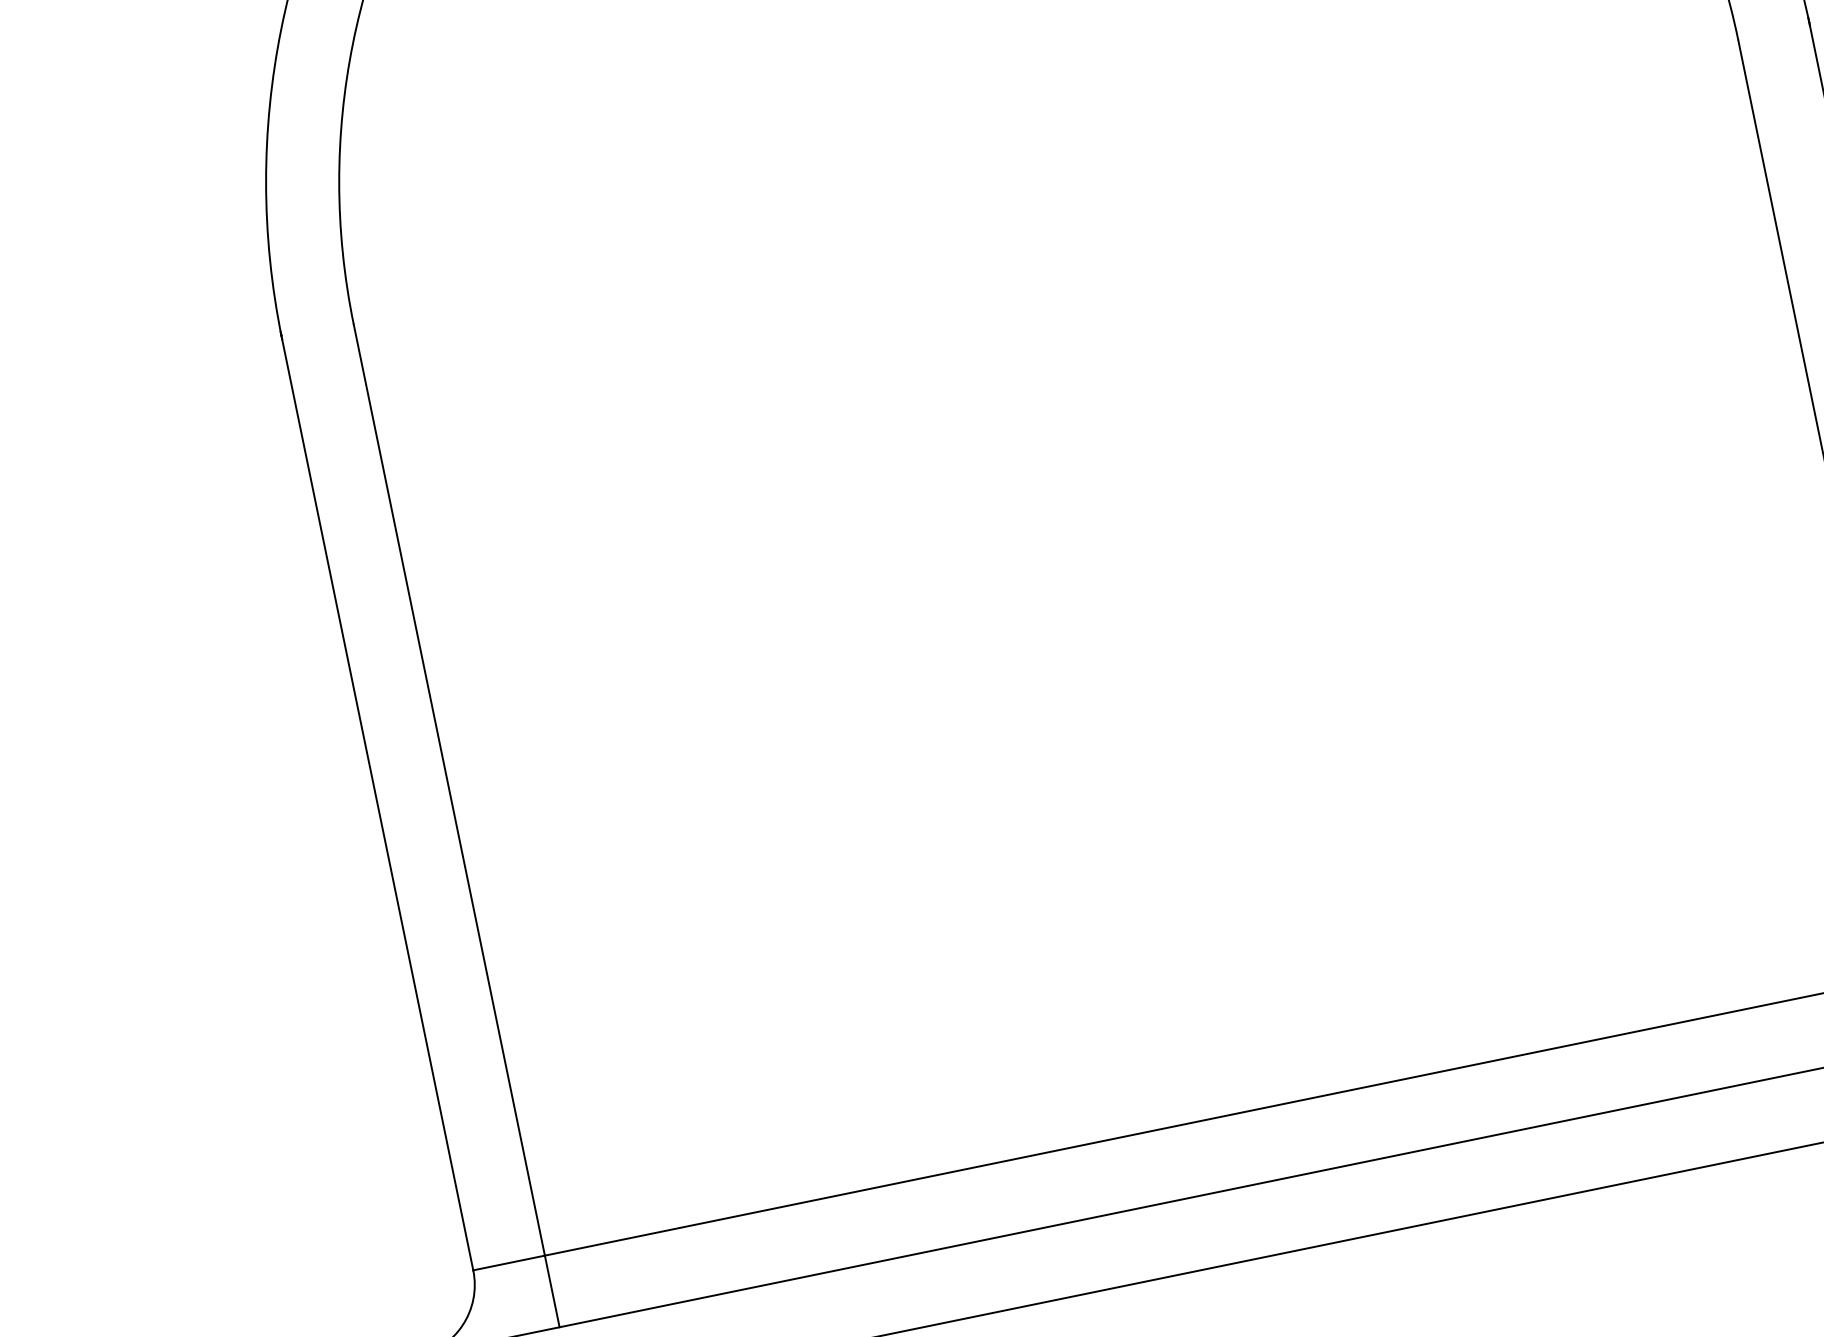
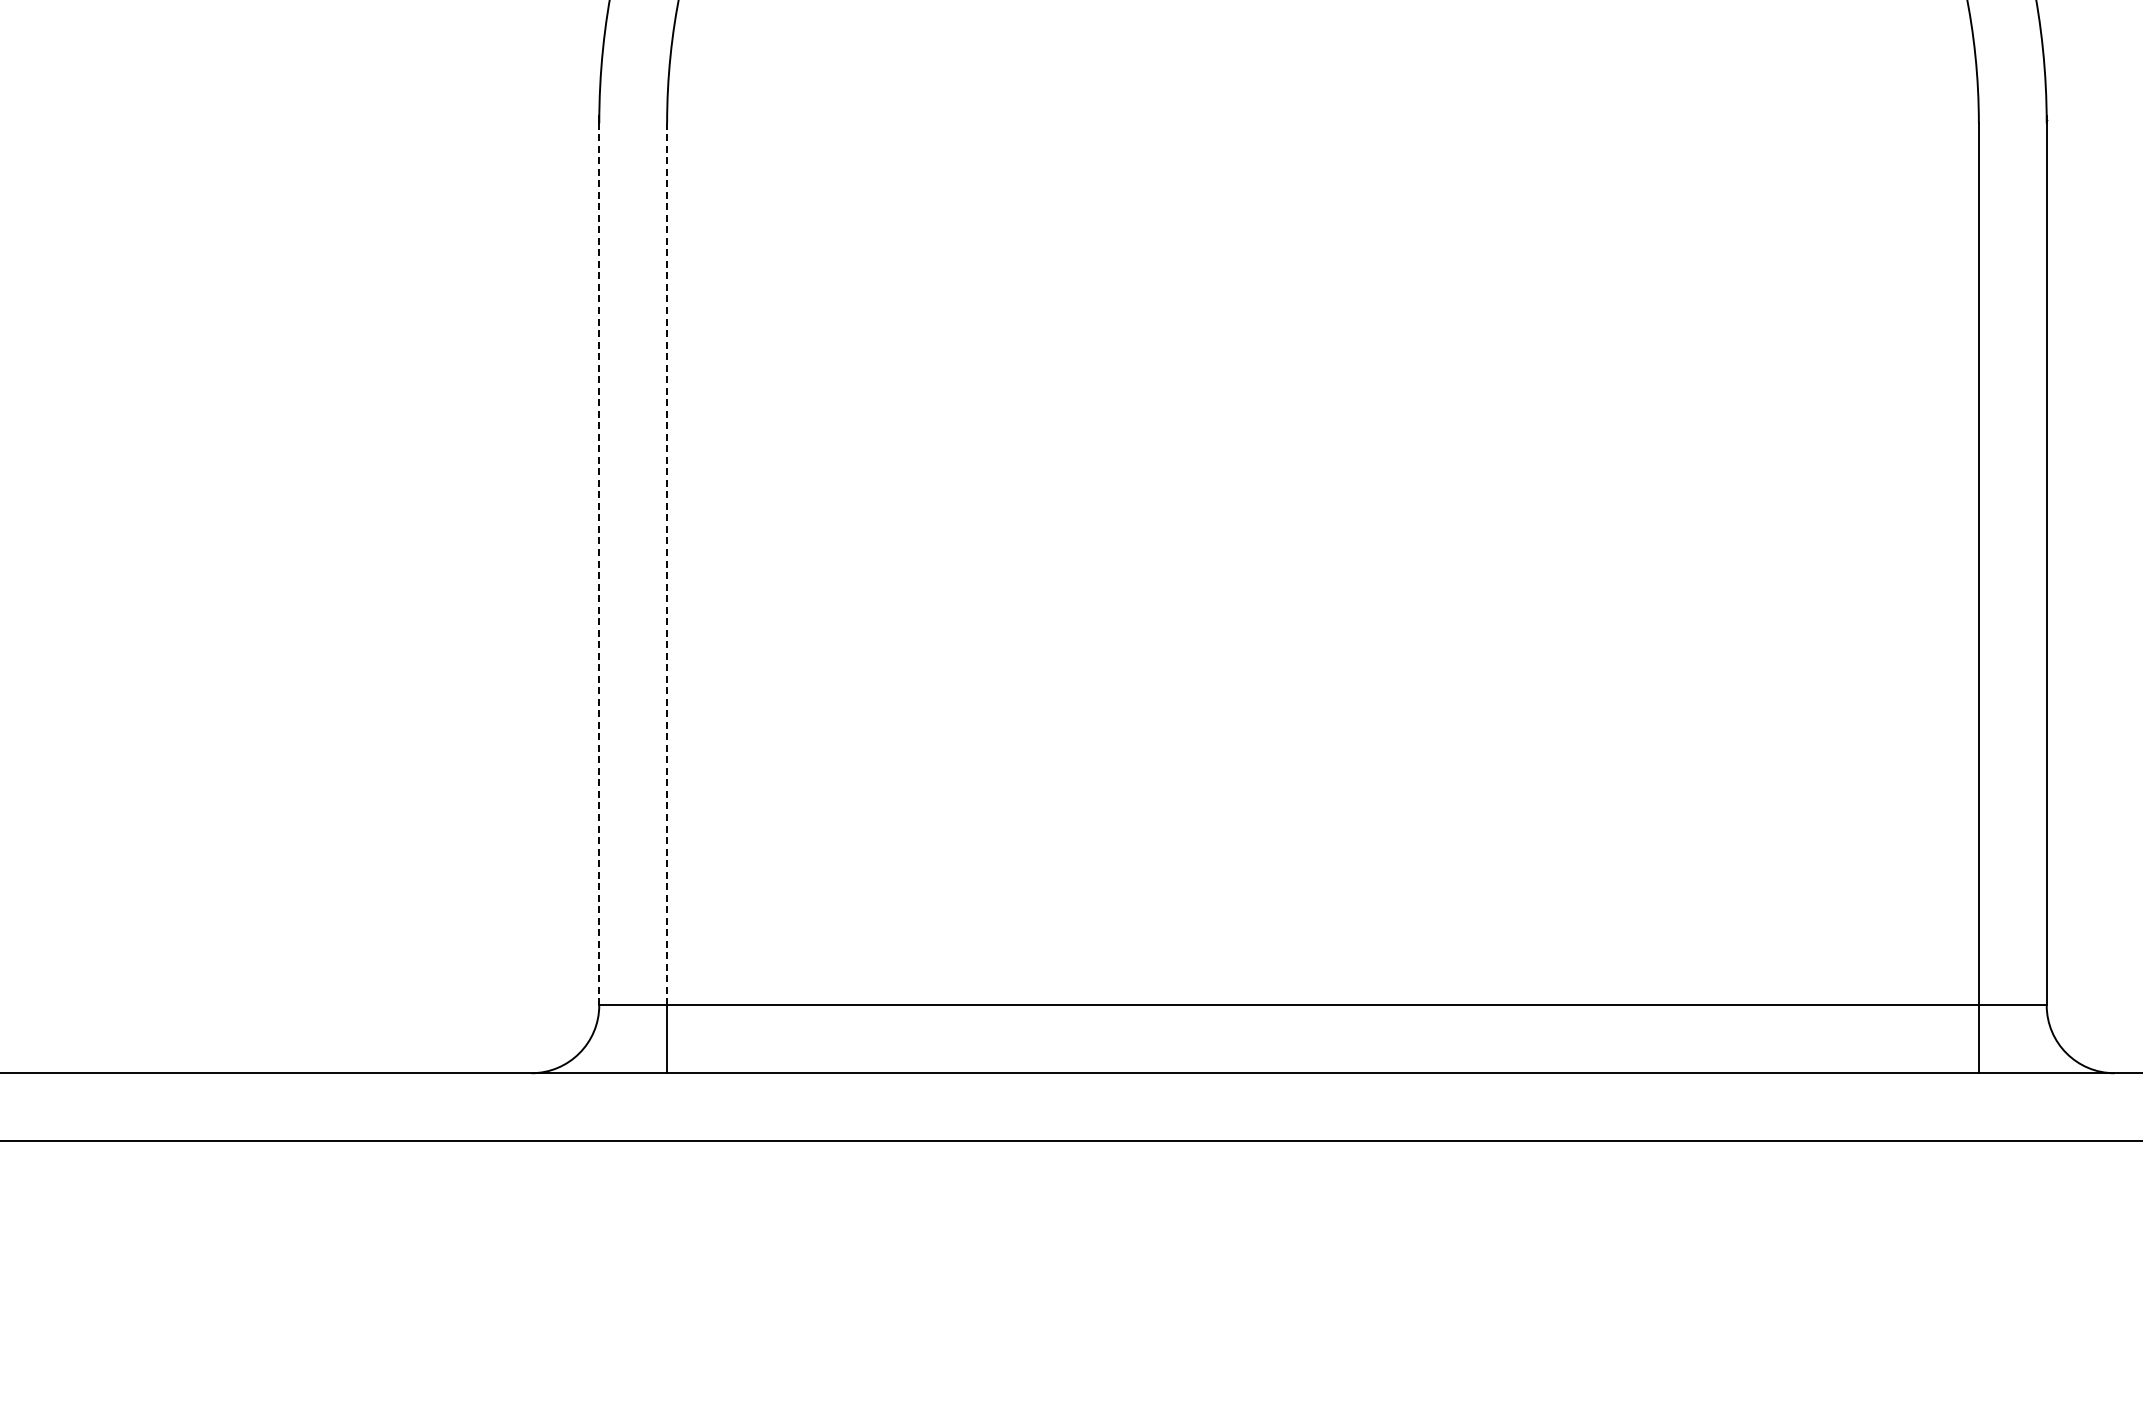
line: (449, 789) -> (667, 563), solid -> dashed
line: (377, 803) -> (599, 563), solid -> dashed

